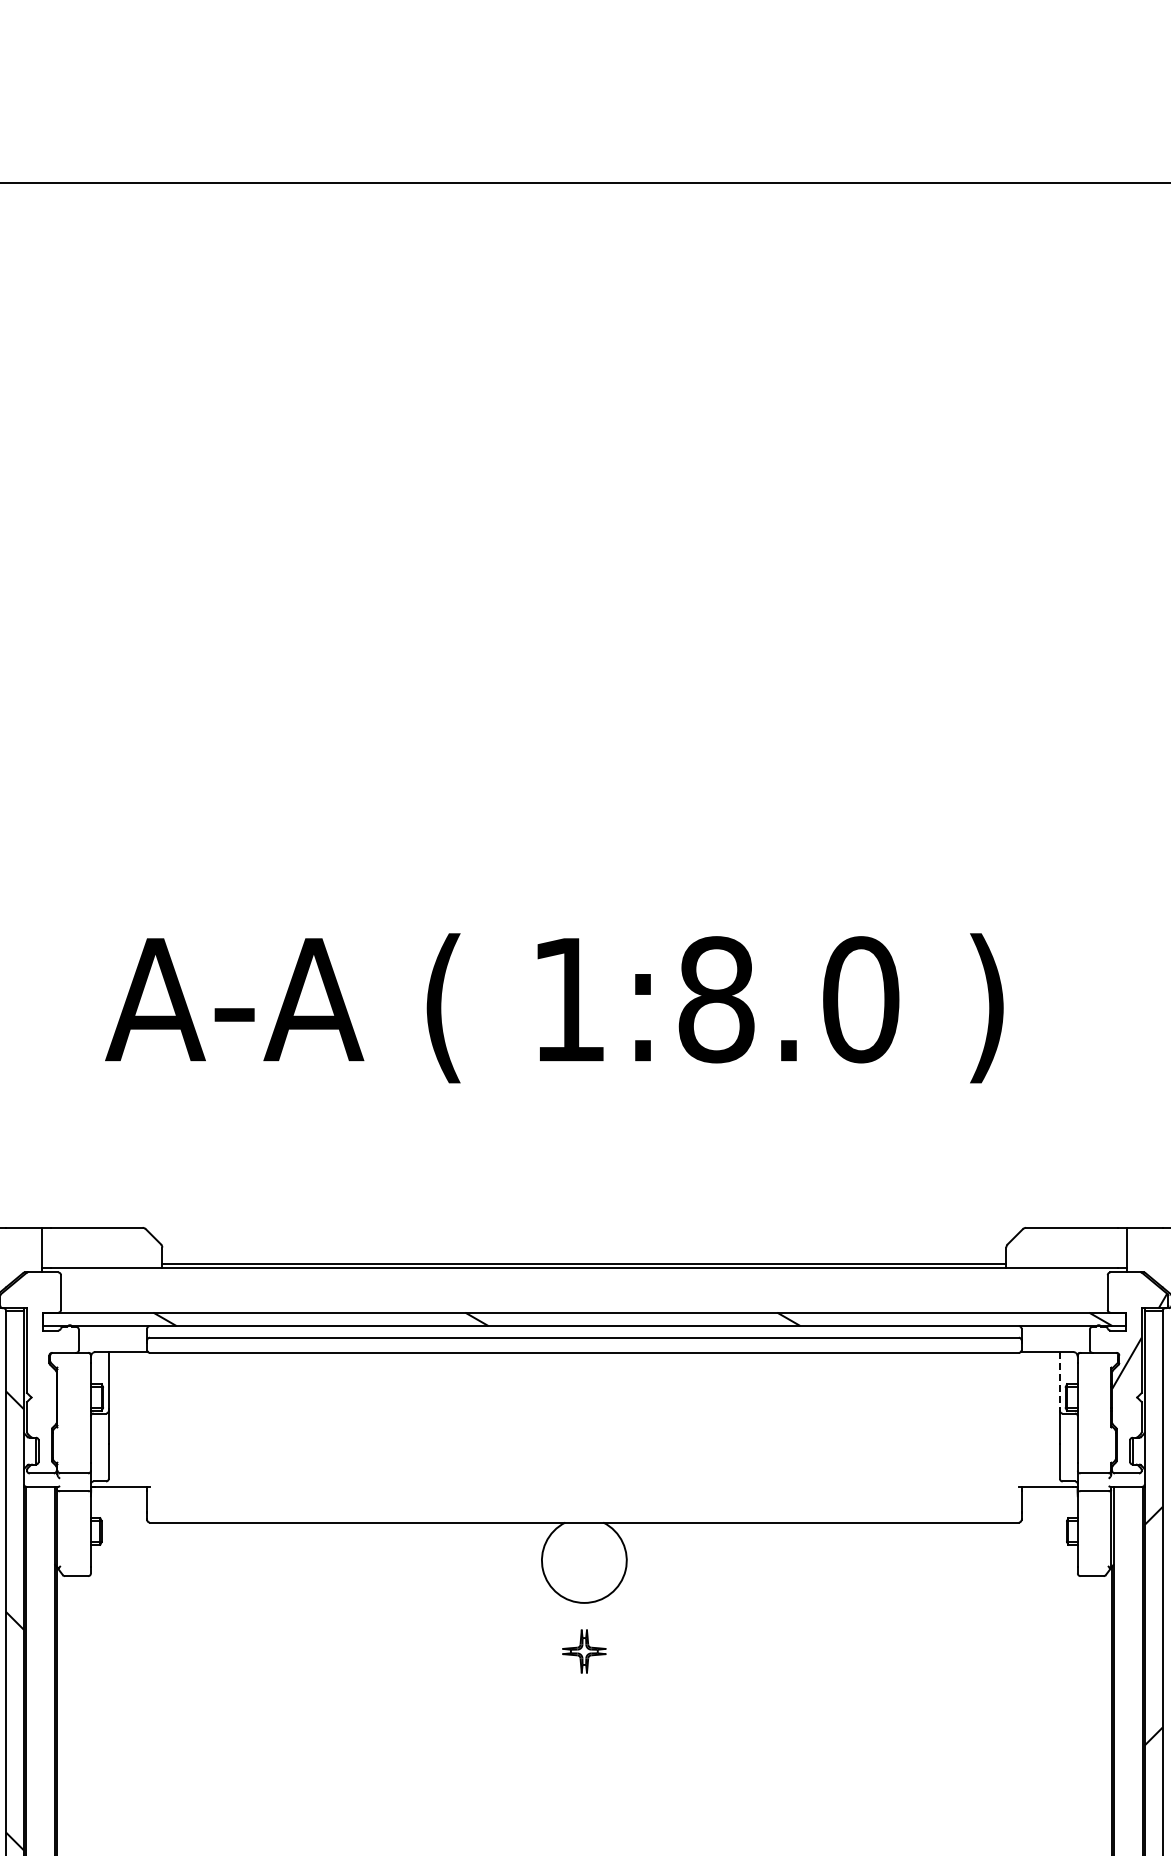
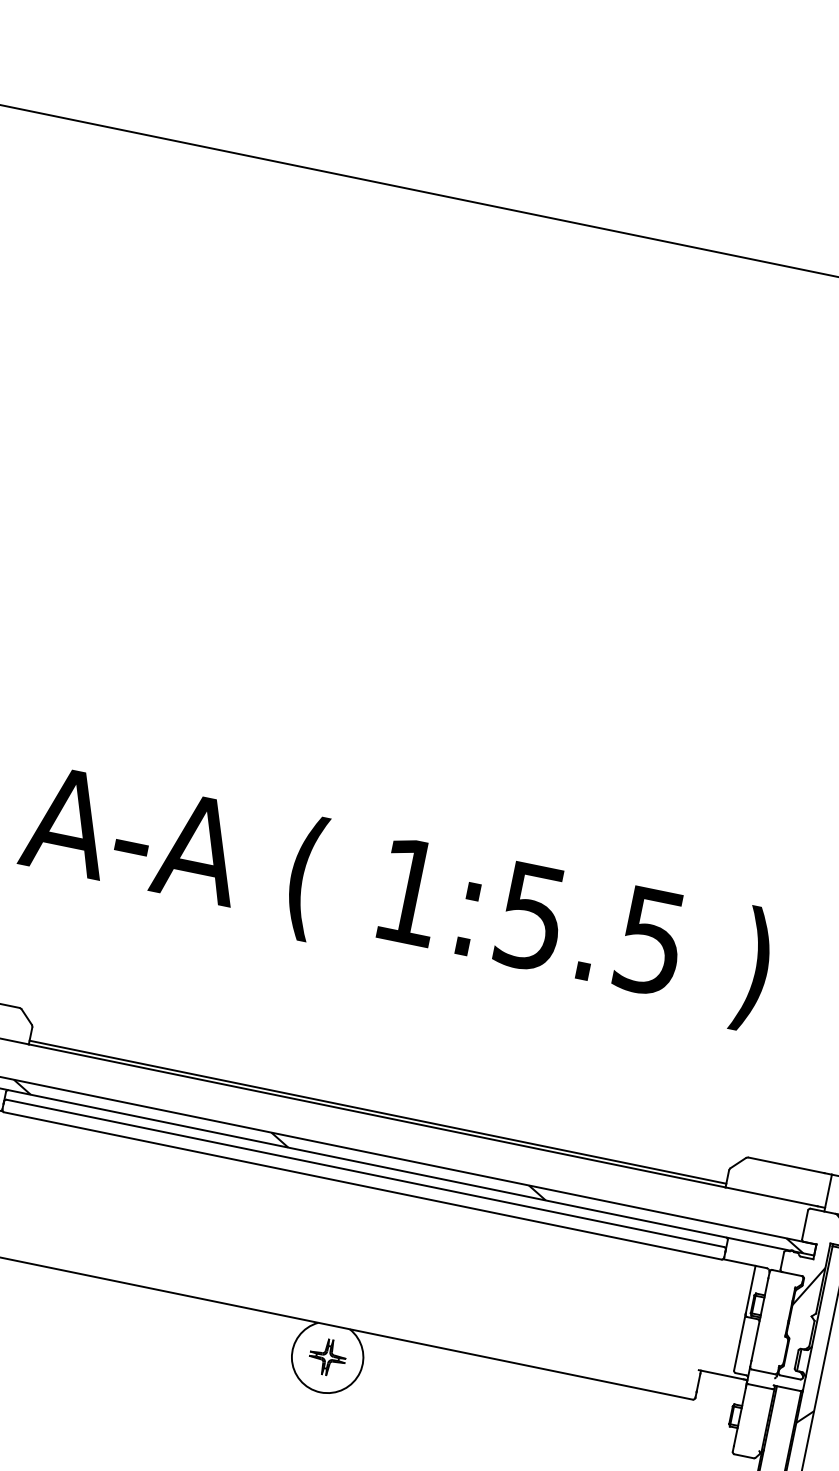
text: (788, 999) -> (591, 928), 1:8.0 -> 1:5.5
line: (1059, 1380) -> (750, 1289), dashed -> solid
part: (584, 1651) -> (327, 1357), moved

